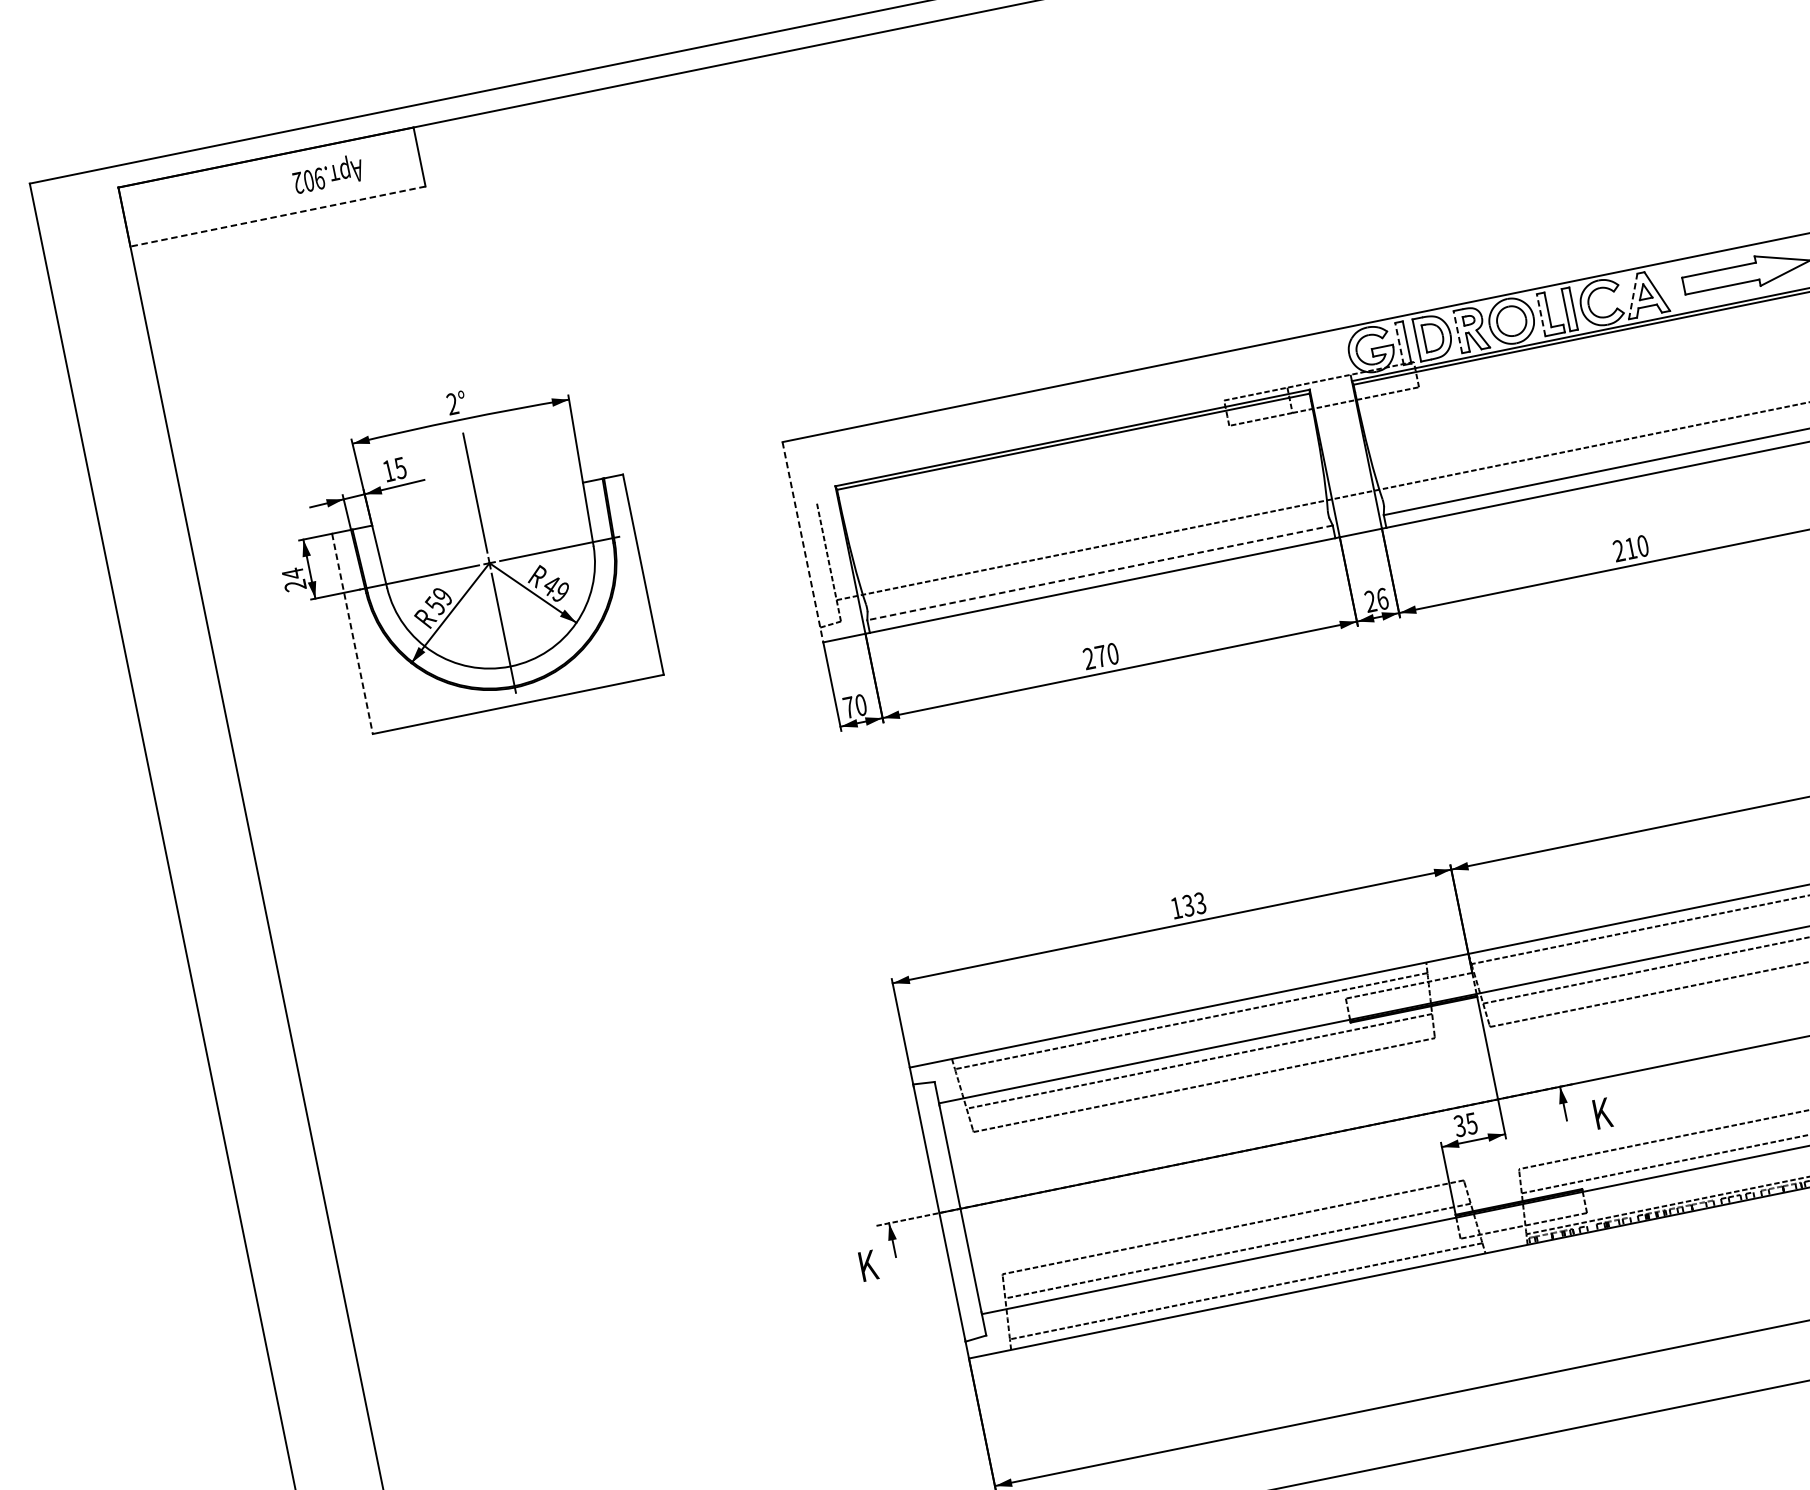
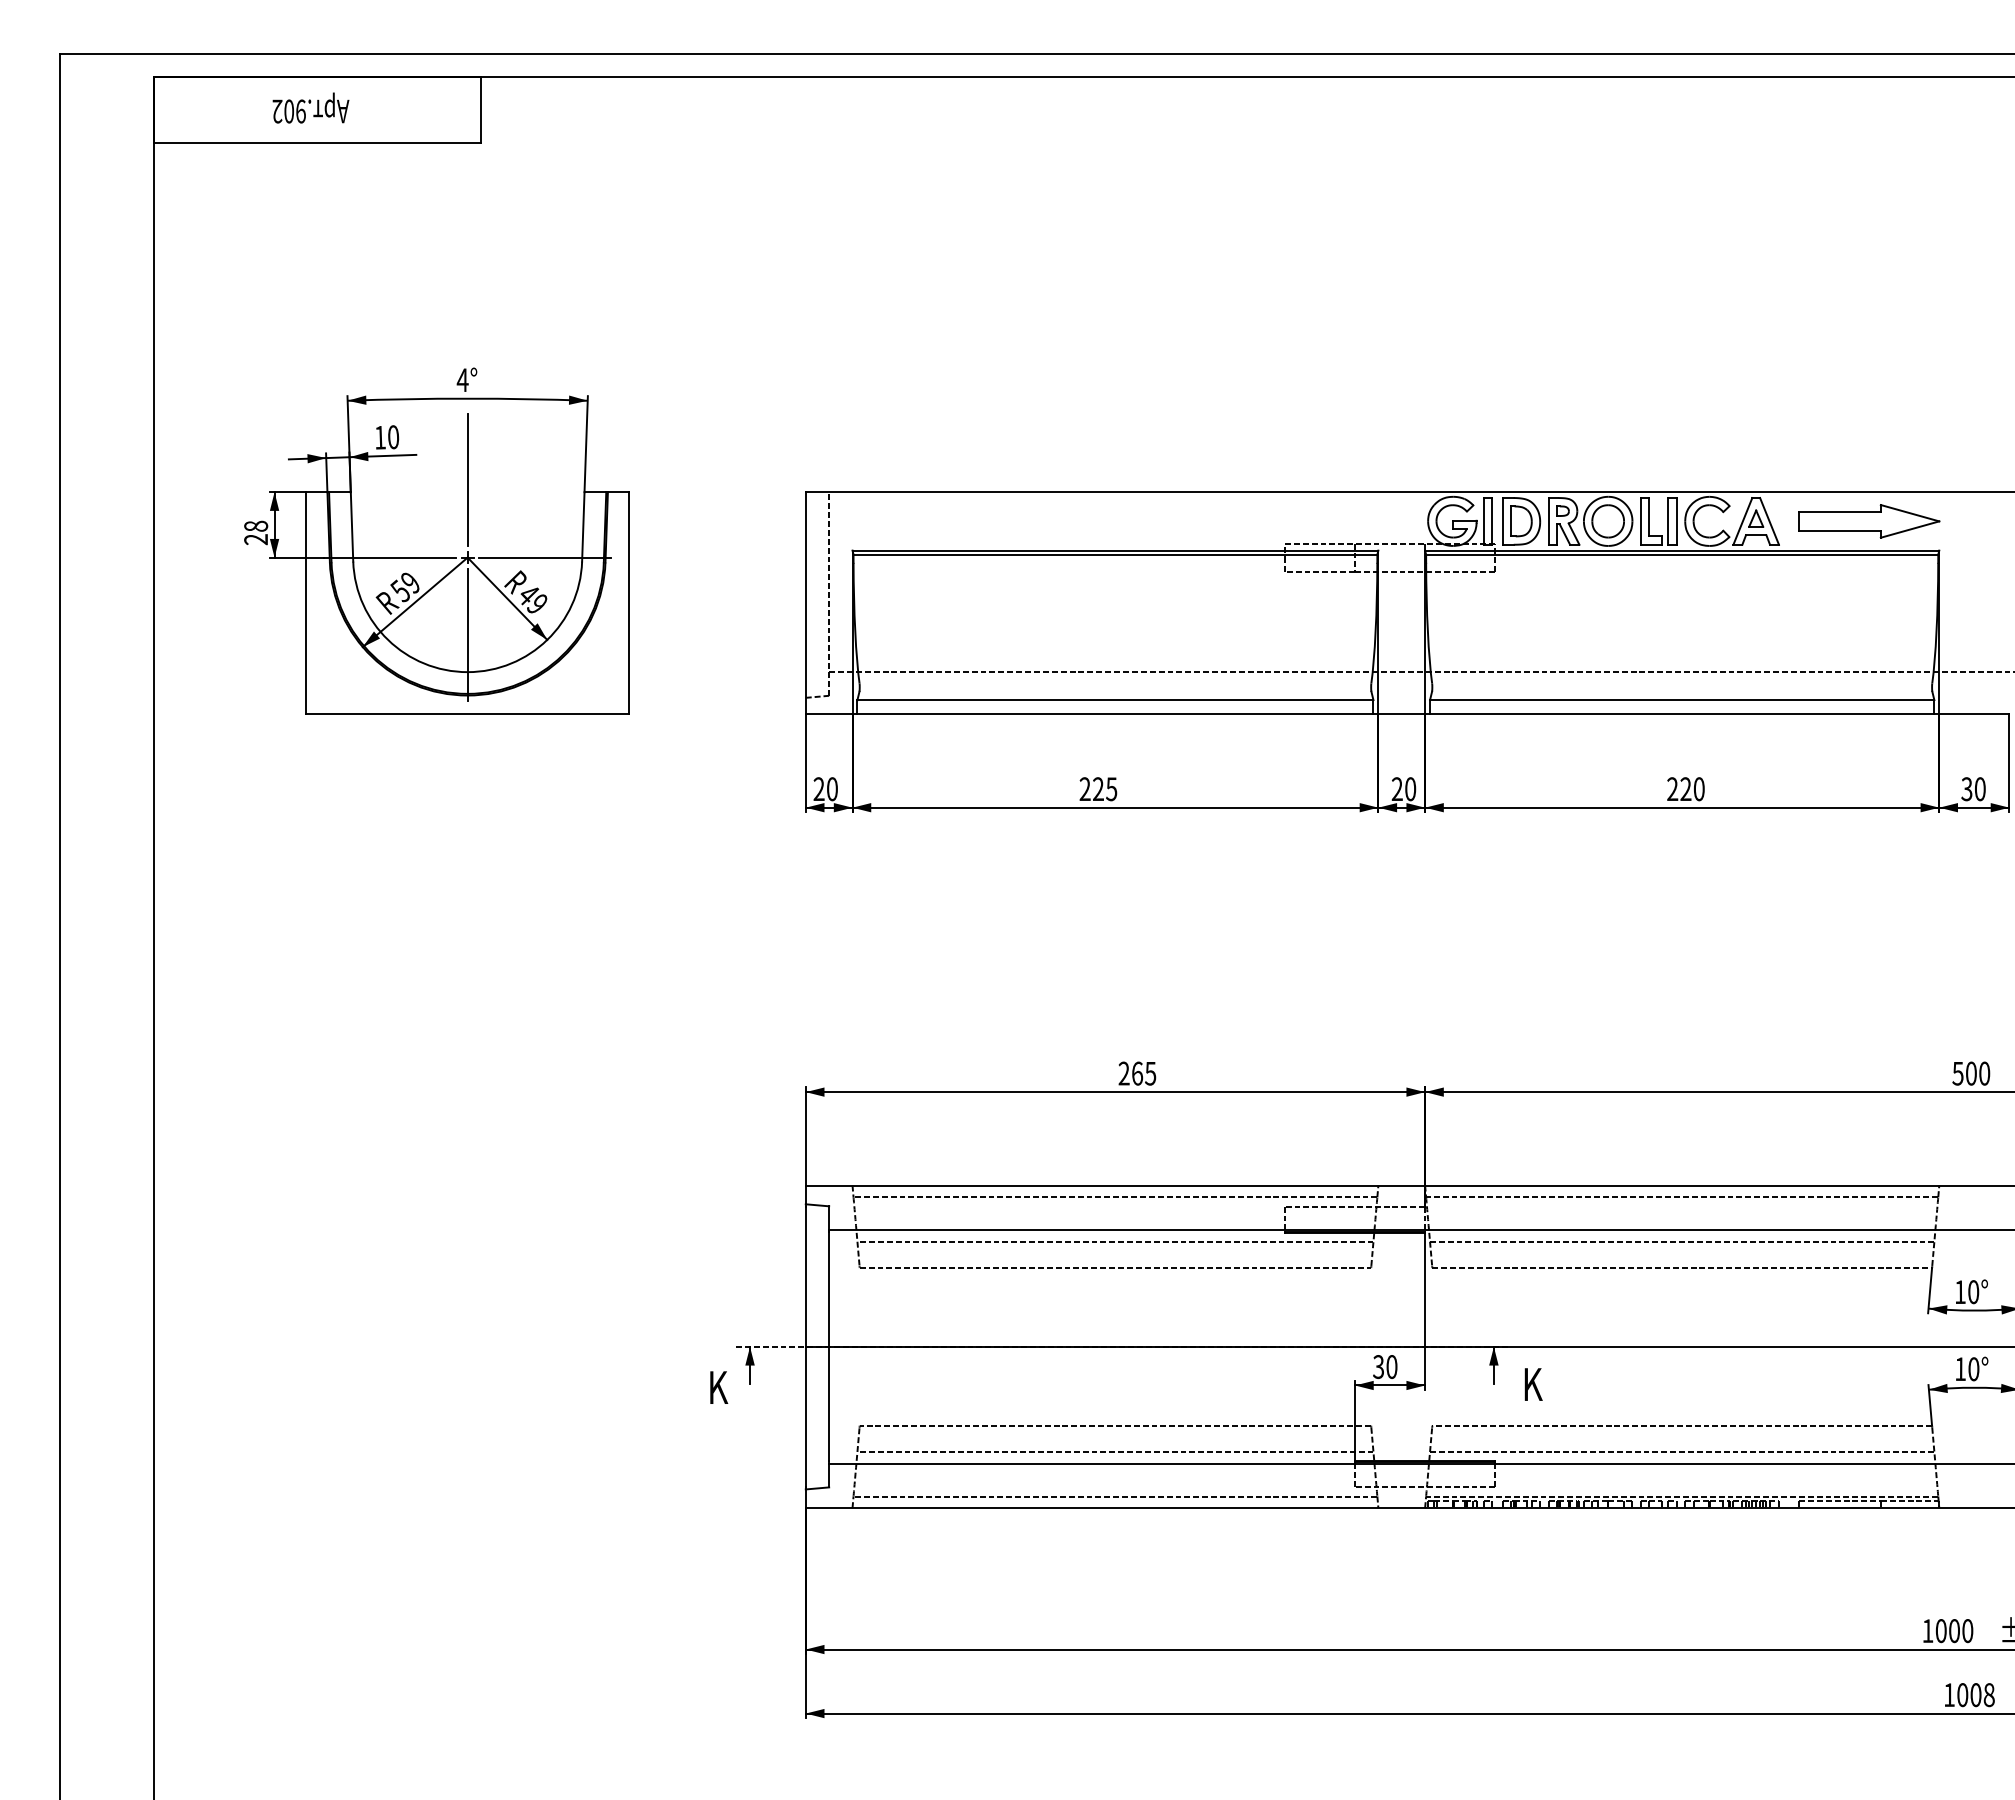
text: (327, 173) -> (310, 107), moved
line: (277, 216) -> (317, 142), dashed -> solid
line: (1633, 295) -> (1743, 520), dashed -> solid
line: (1540, 314) -> (1640, 520), dashed -> solid
line: (1457, 331) -> (1548, 520), dashed -> solid
line: (1399, 343) -> (1483, 520), dashed -> solid
text: (452, 403) -> (462, 379), 2° -> 4°
text: (400, 468) -> (393, 437), 15 -> 10
line: (810, 469) -> (829, 527), added
line: (802, 542) -> (805, 603), dashed -> solid
text: (1630, 547) -> (1685, 788), 210 -> 220
text: (293, 573) -> (256, 526), 24 -> 28
line: (1099, 573) -> (1114, 700), dashed -> solid
text: (1382, 599) -> (1410, 789), 26 -> 20
line: (352, 634) -> (306, 603), dashed -> solid
text: (1107, 655) -> (1105, 789), 270 -> 225
text: (848, 707) -> (818, 788), 70 -> 20
text: (1188, 905) -> (1137, 1073), 133 -> 265
text: (1471, 1123) -> (1391, 1366), 35 -> 30

